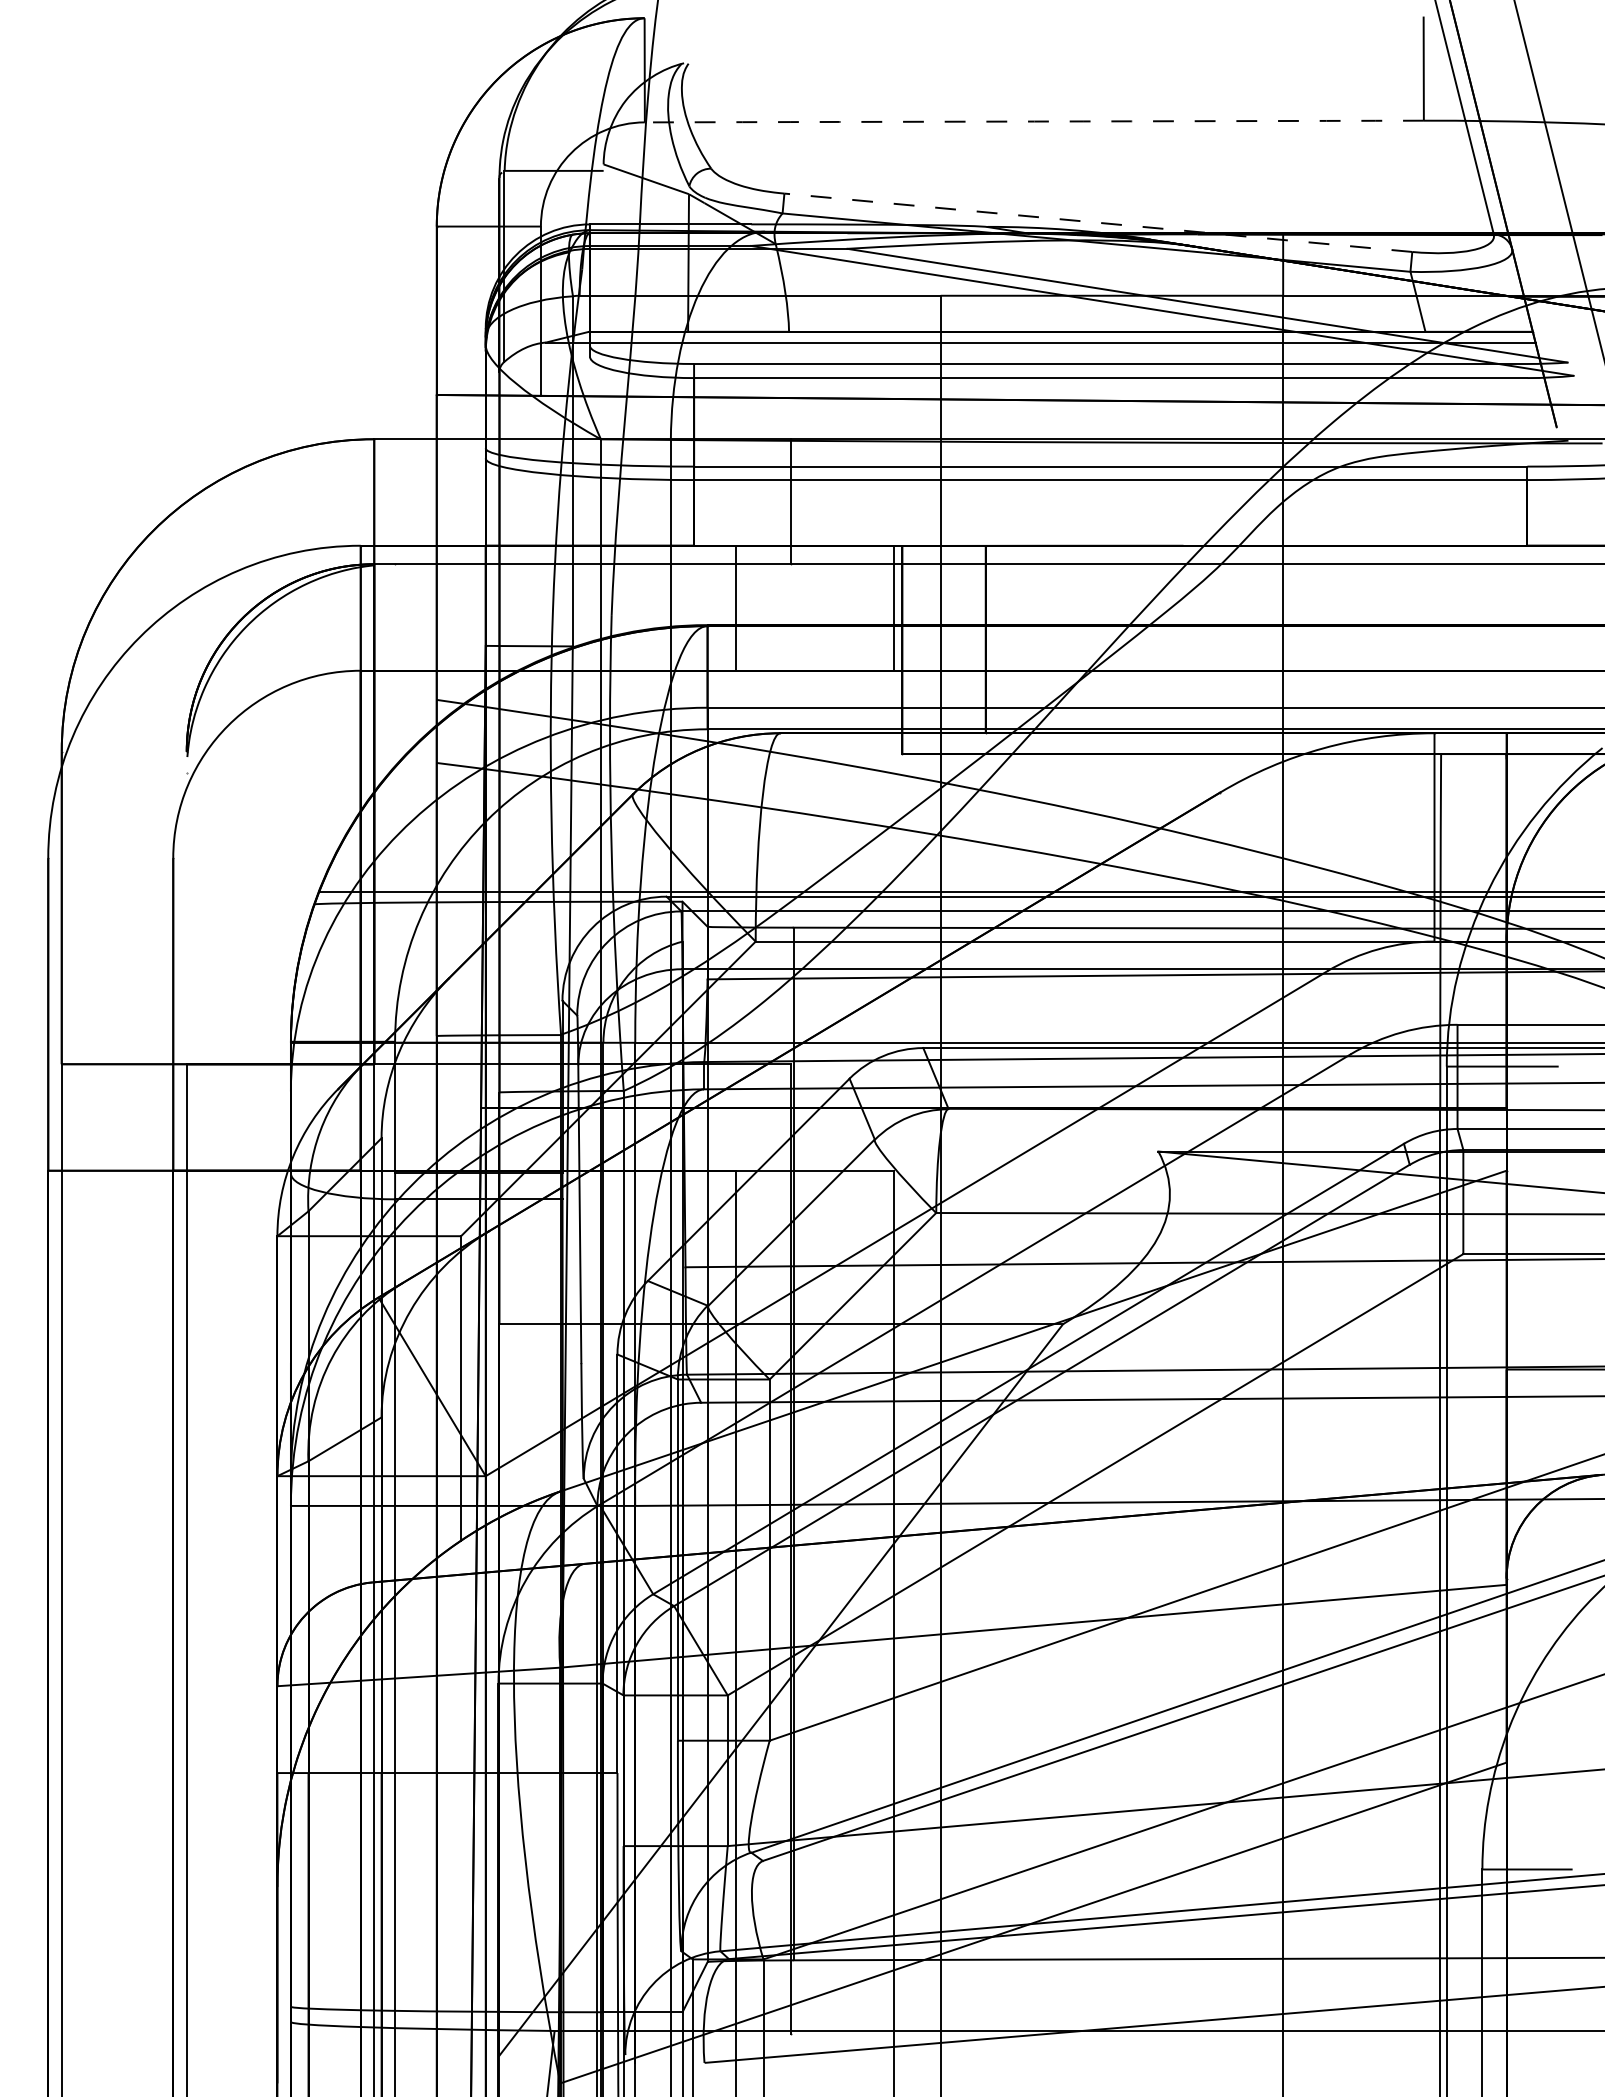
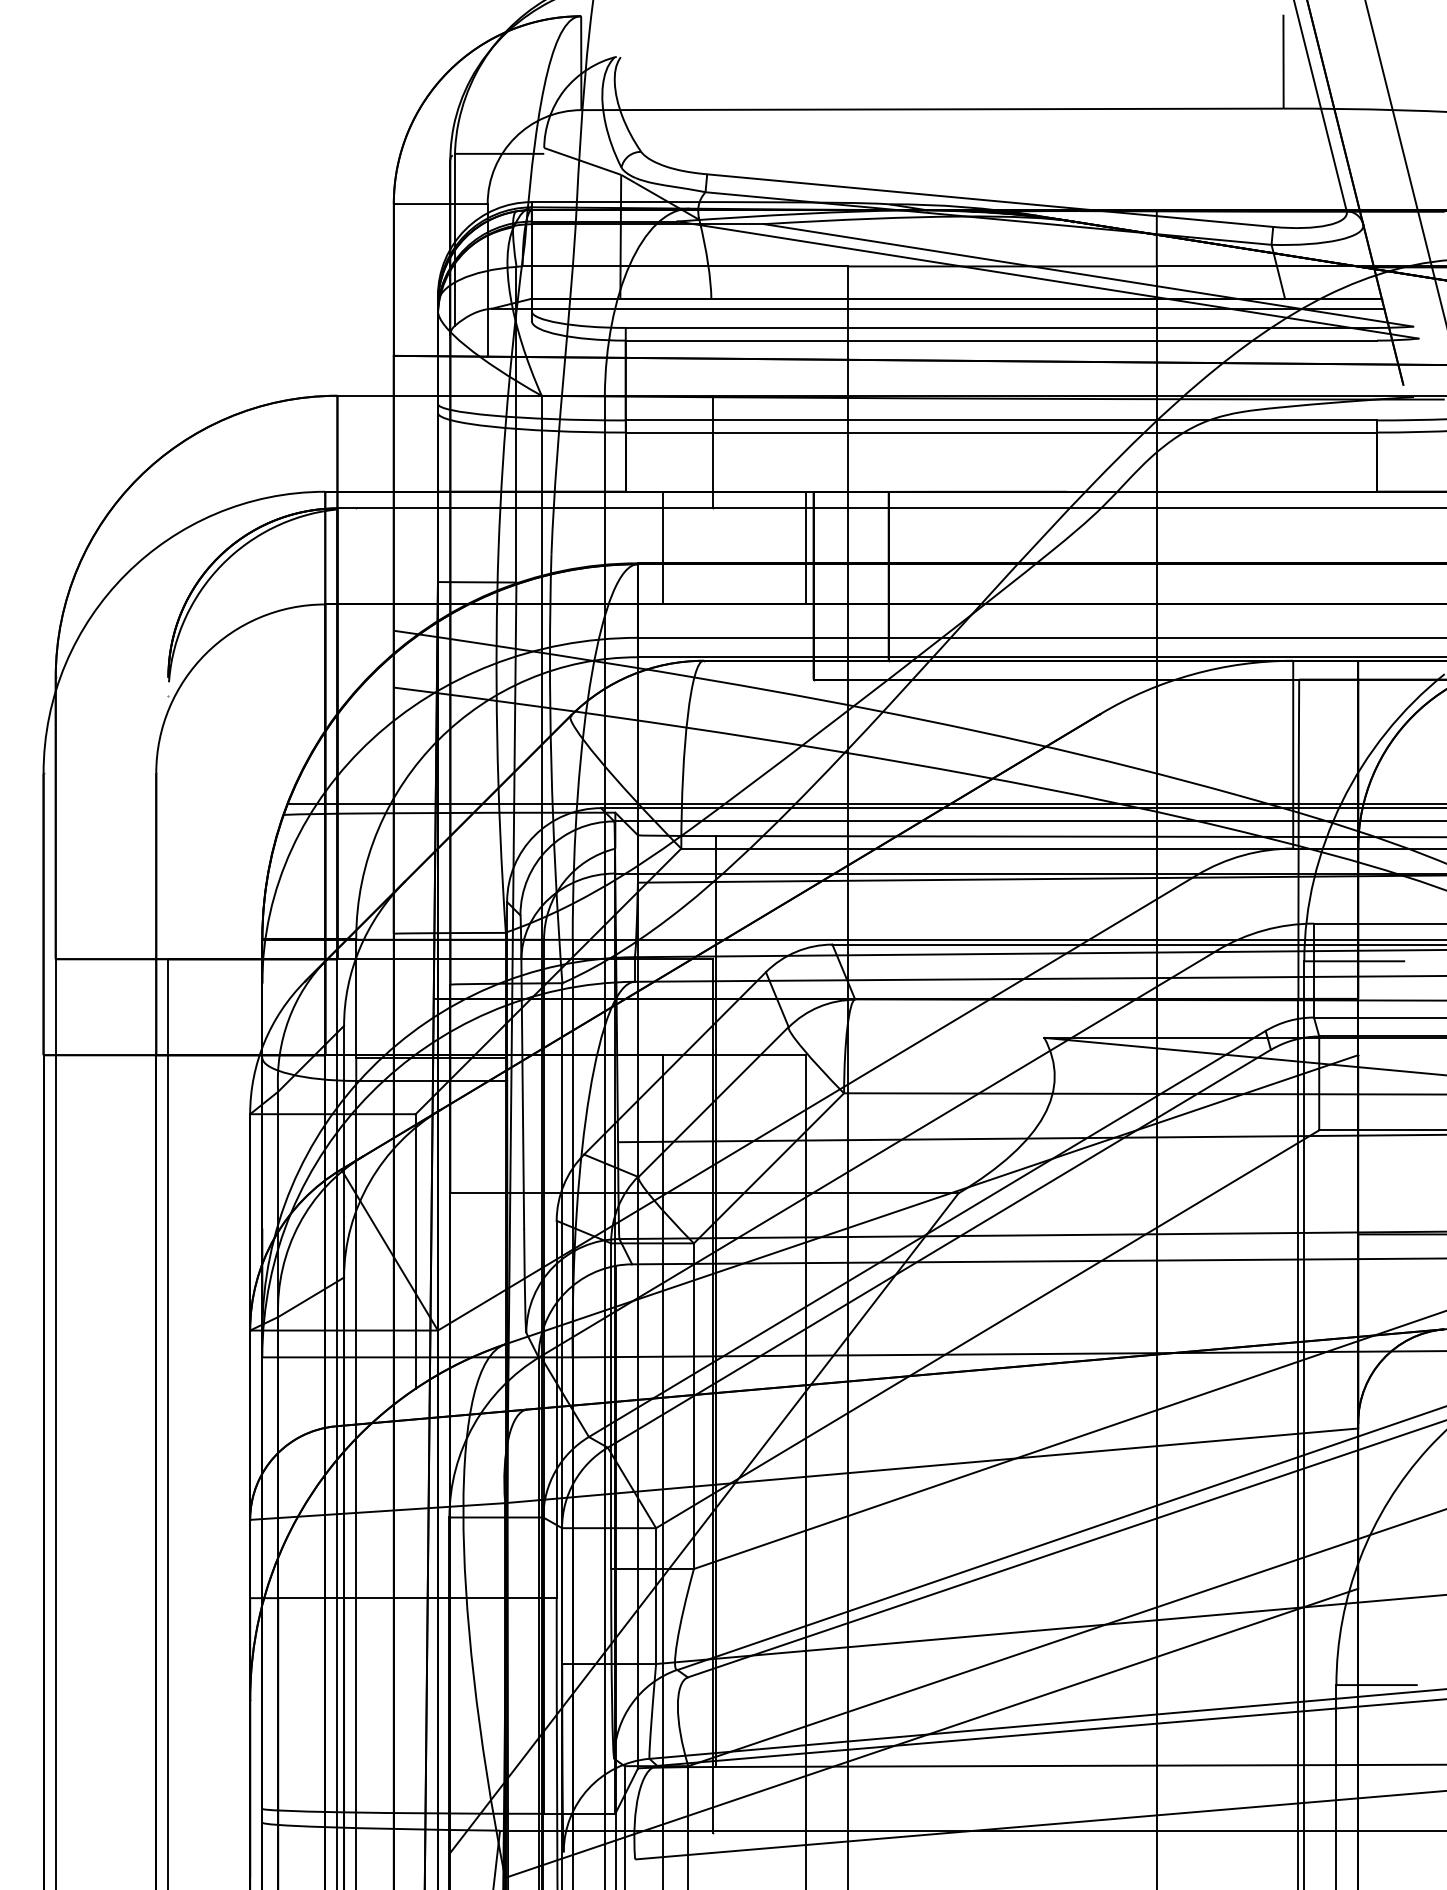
arc: (1034, 121) -> (932, 109), dashed -> solid
line: (1097, 222) -> (989, 200), dashed -> solid

